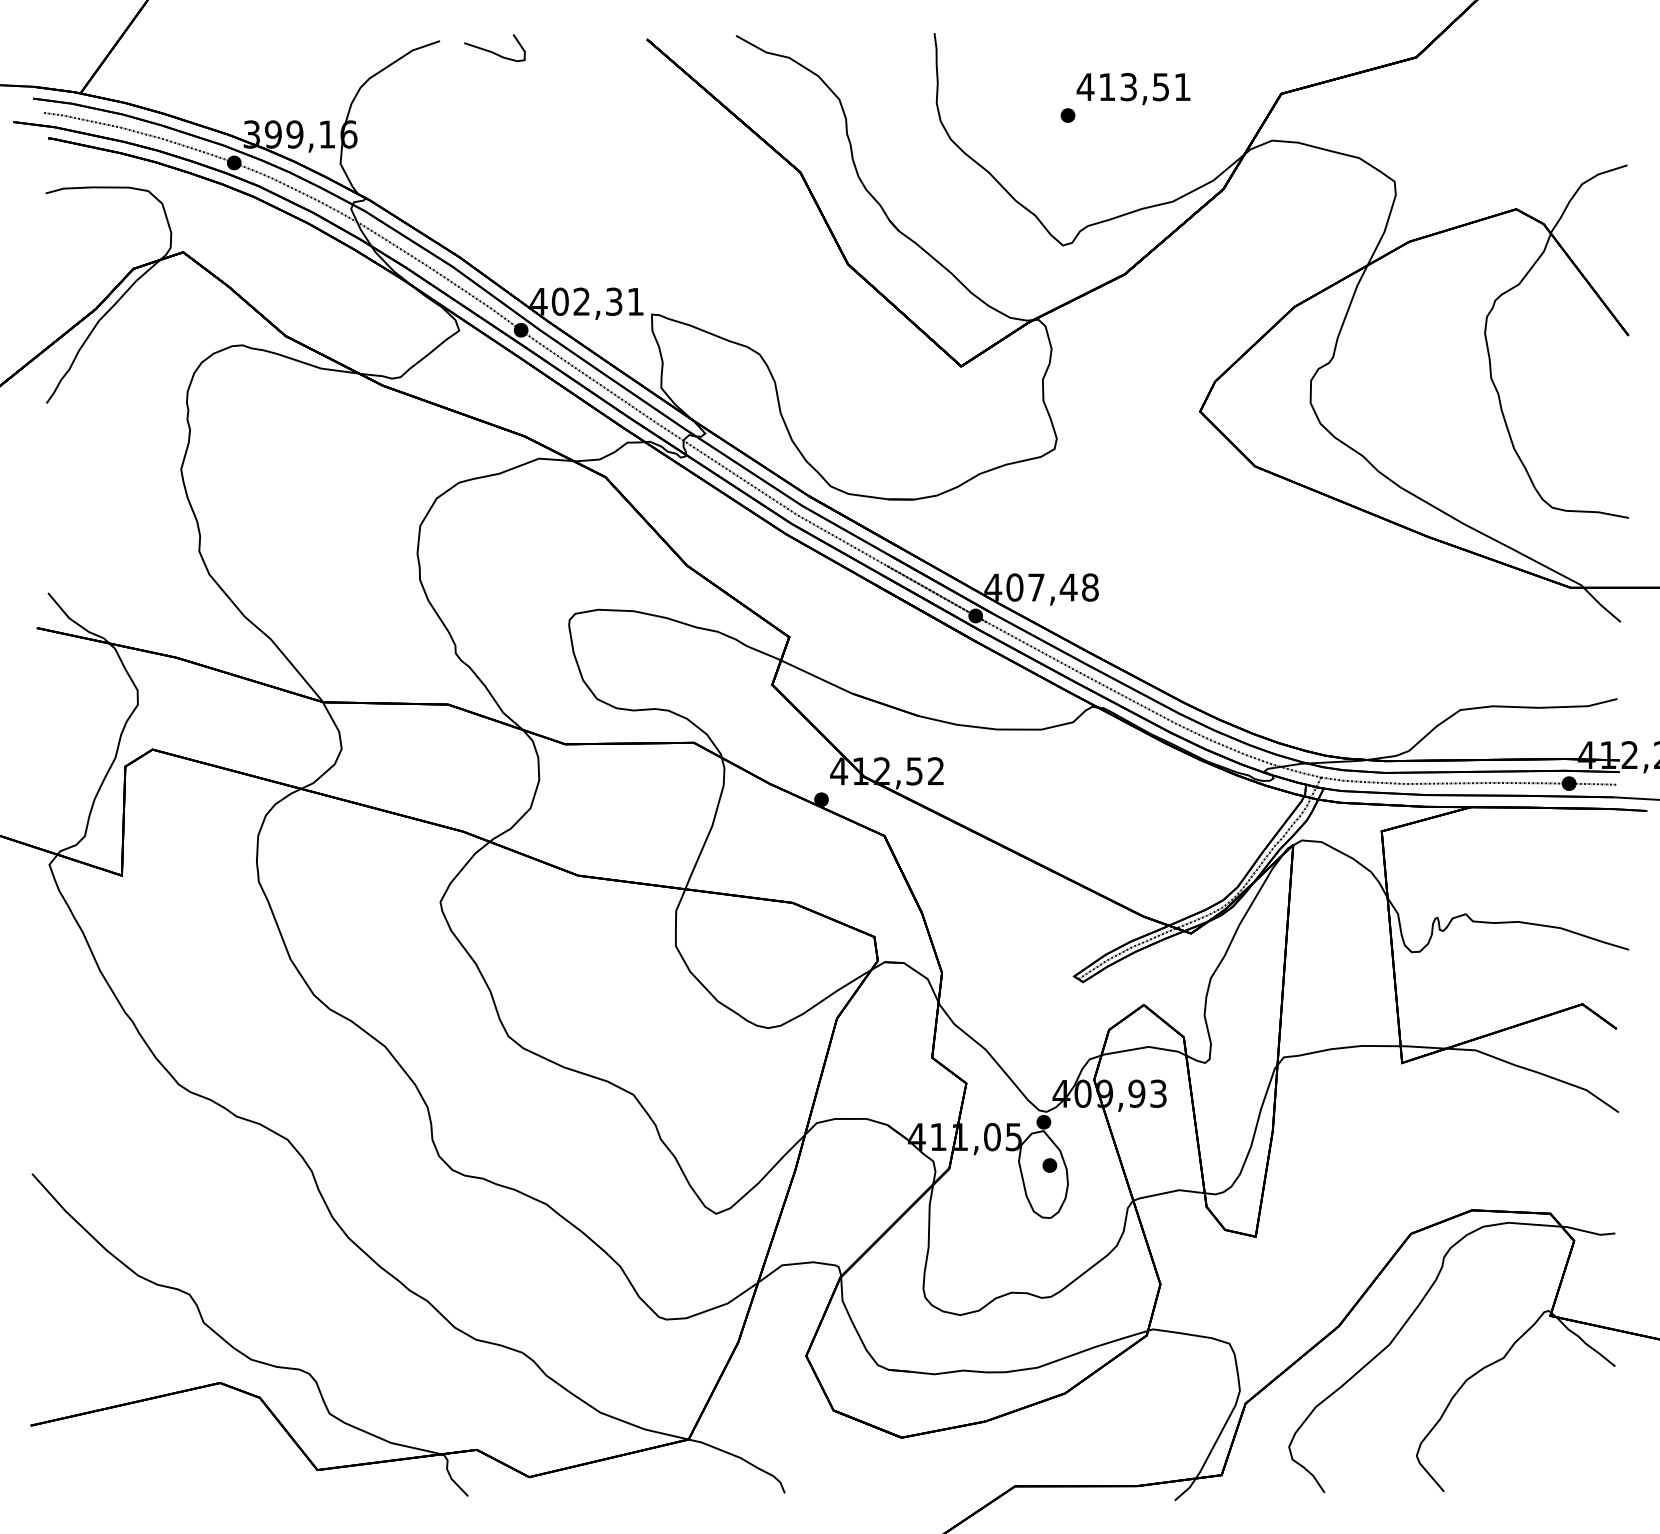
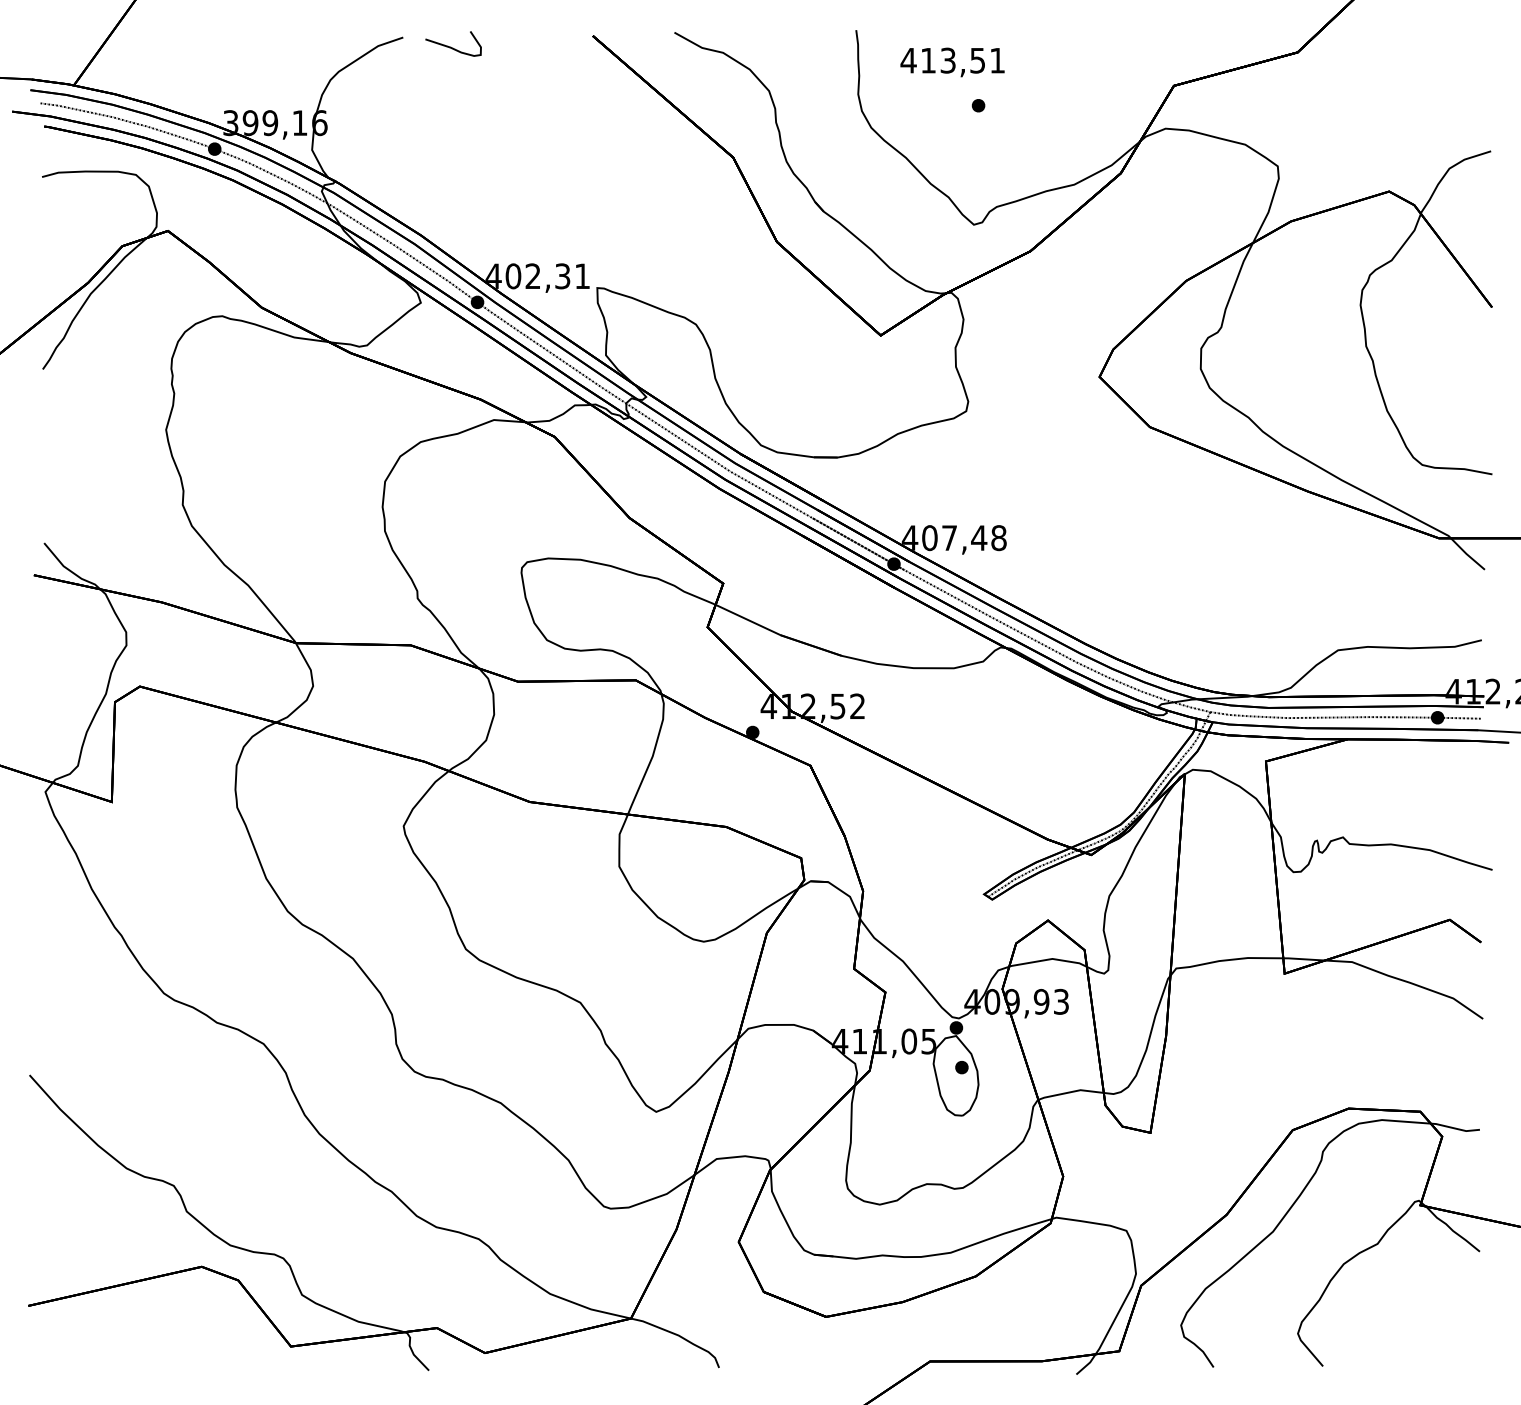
text: (1133, 89) -> (952, 62), moved

